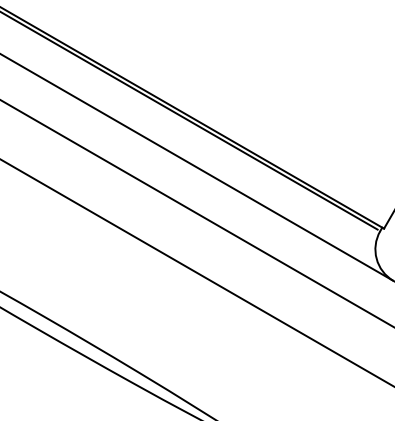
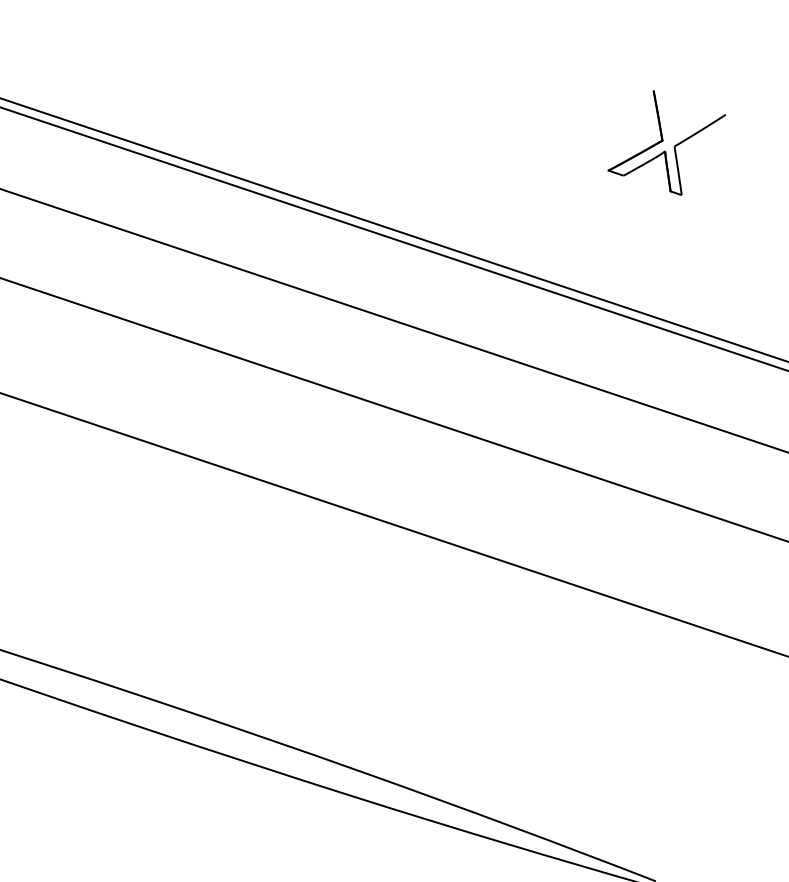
part: (334, 108) -> (665, 143), added

